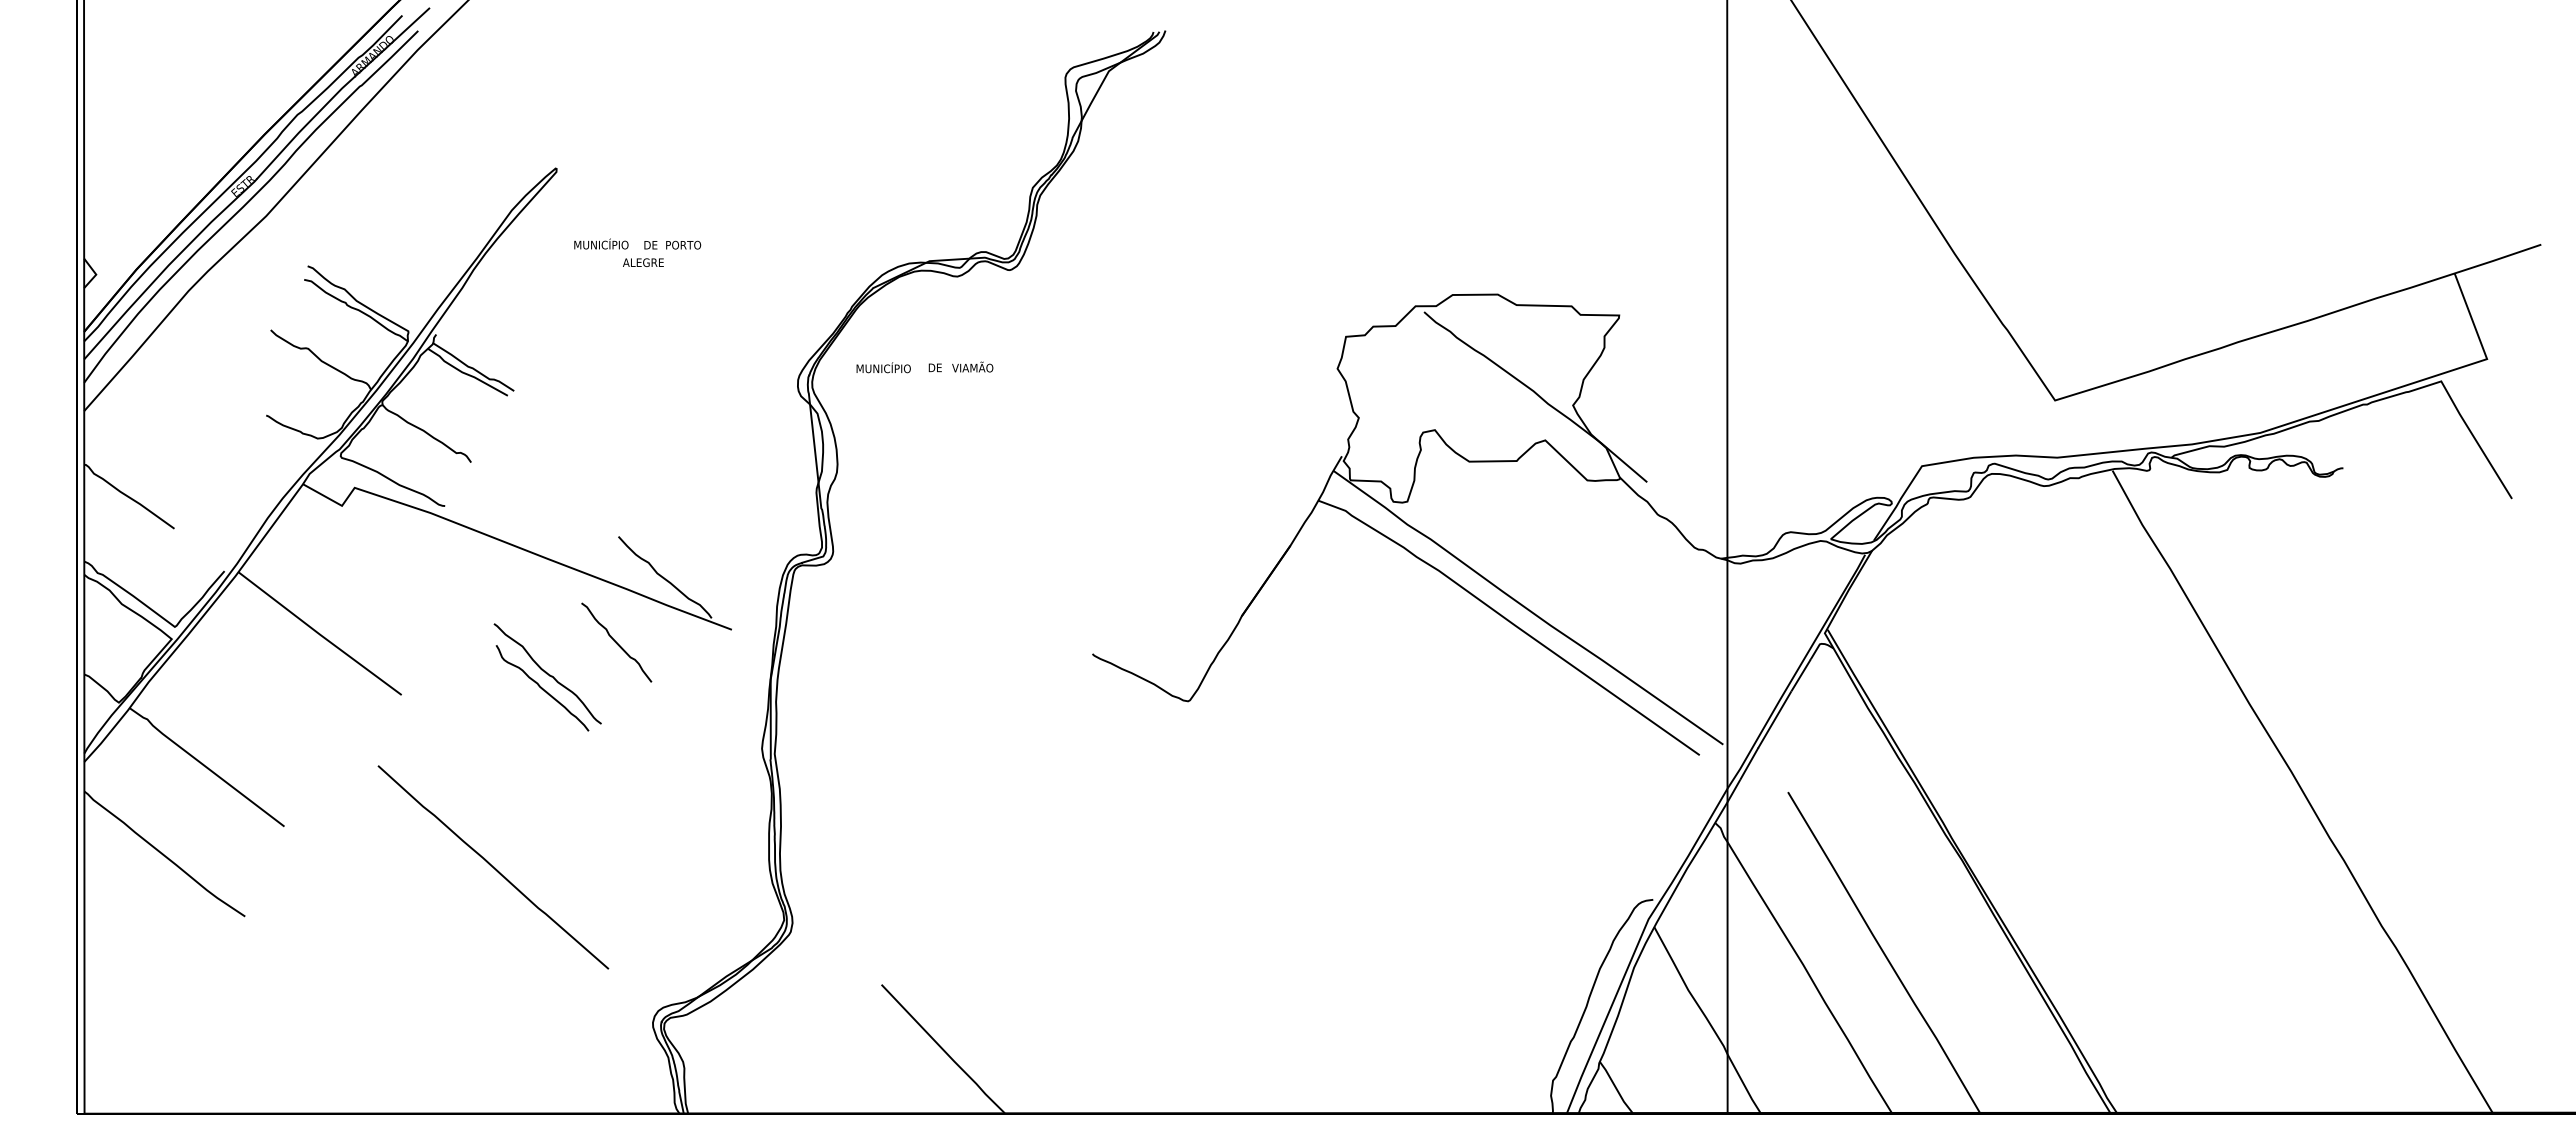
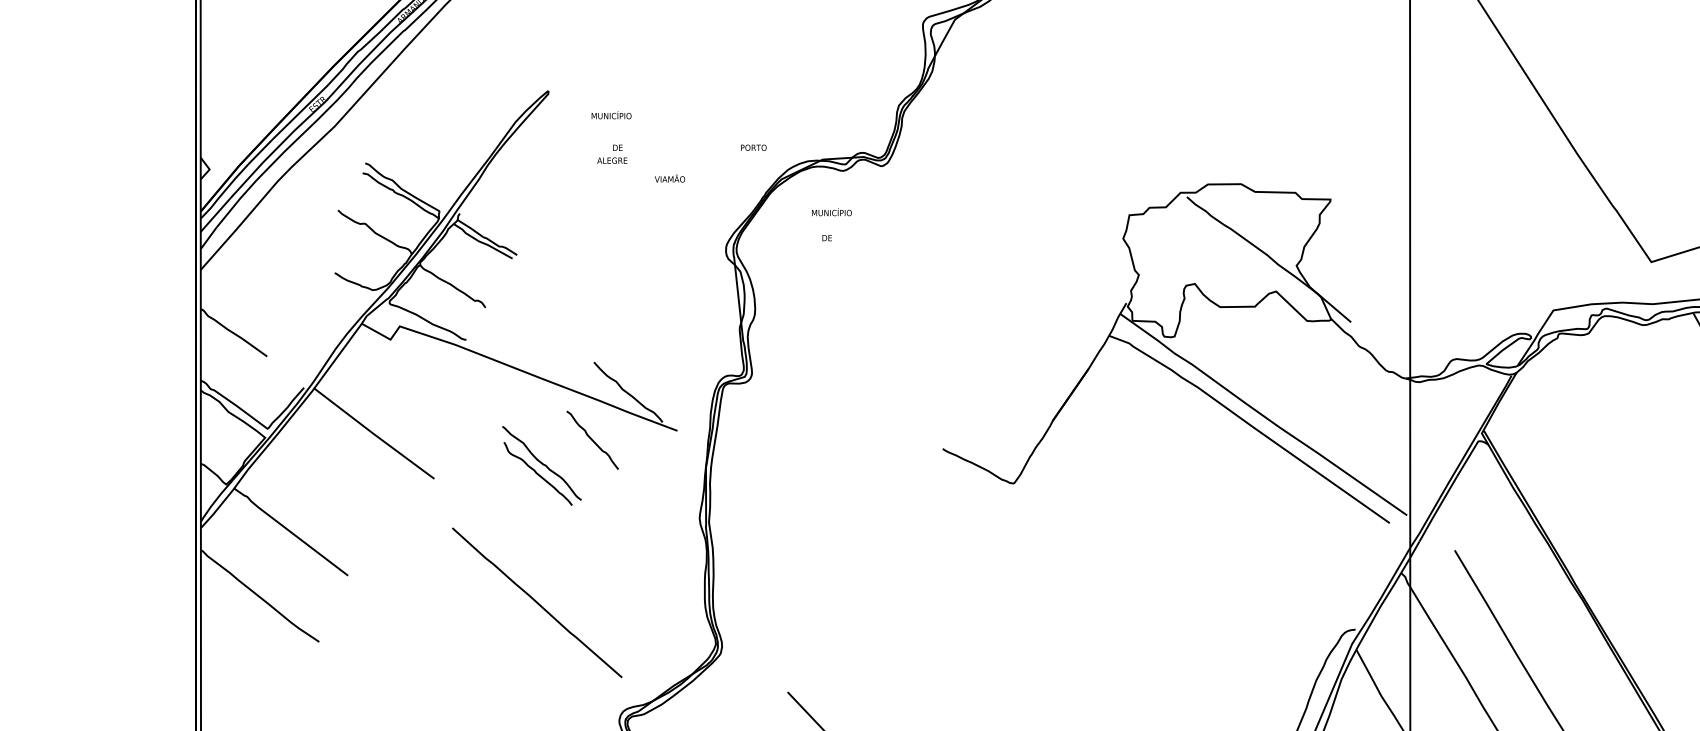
text: (601, 243) -> (611, 114), moved
text: (683, 244) -> (753, 147), moved
text: (972, 366) -> (669, 178), moved
text: (883, 367) -> (831, 212), moved
curve: (493, 867) -> (537, 602), moved

